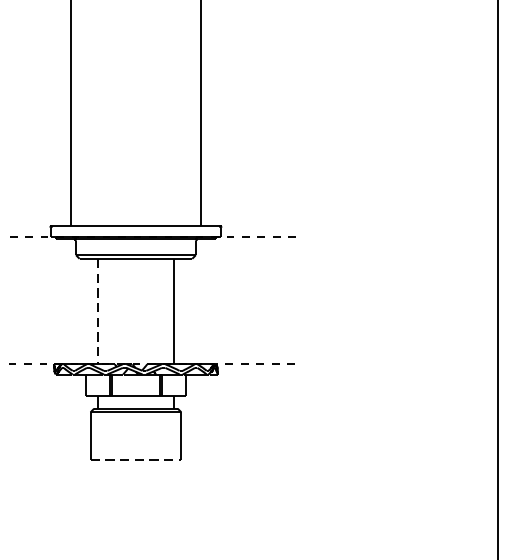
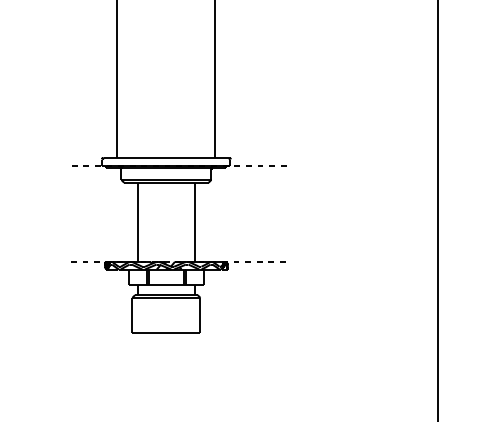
line: (97, 311) -> (137, 222), dashed -> solid
line: (136, 459) -> (166, 333), dashed -> solid

